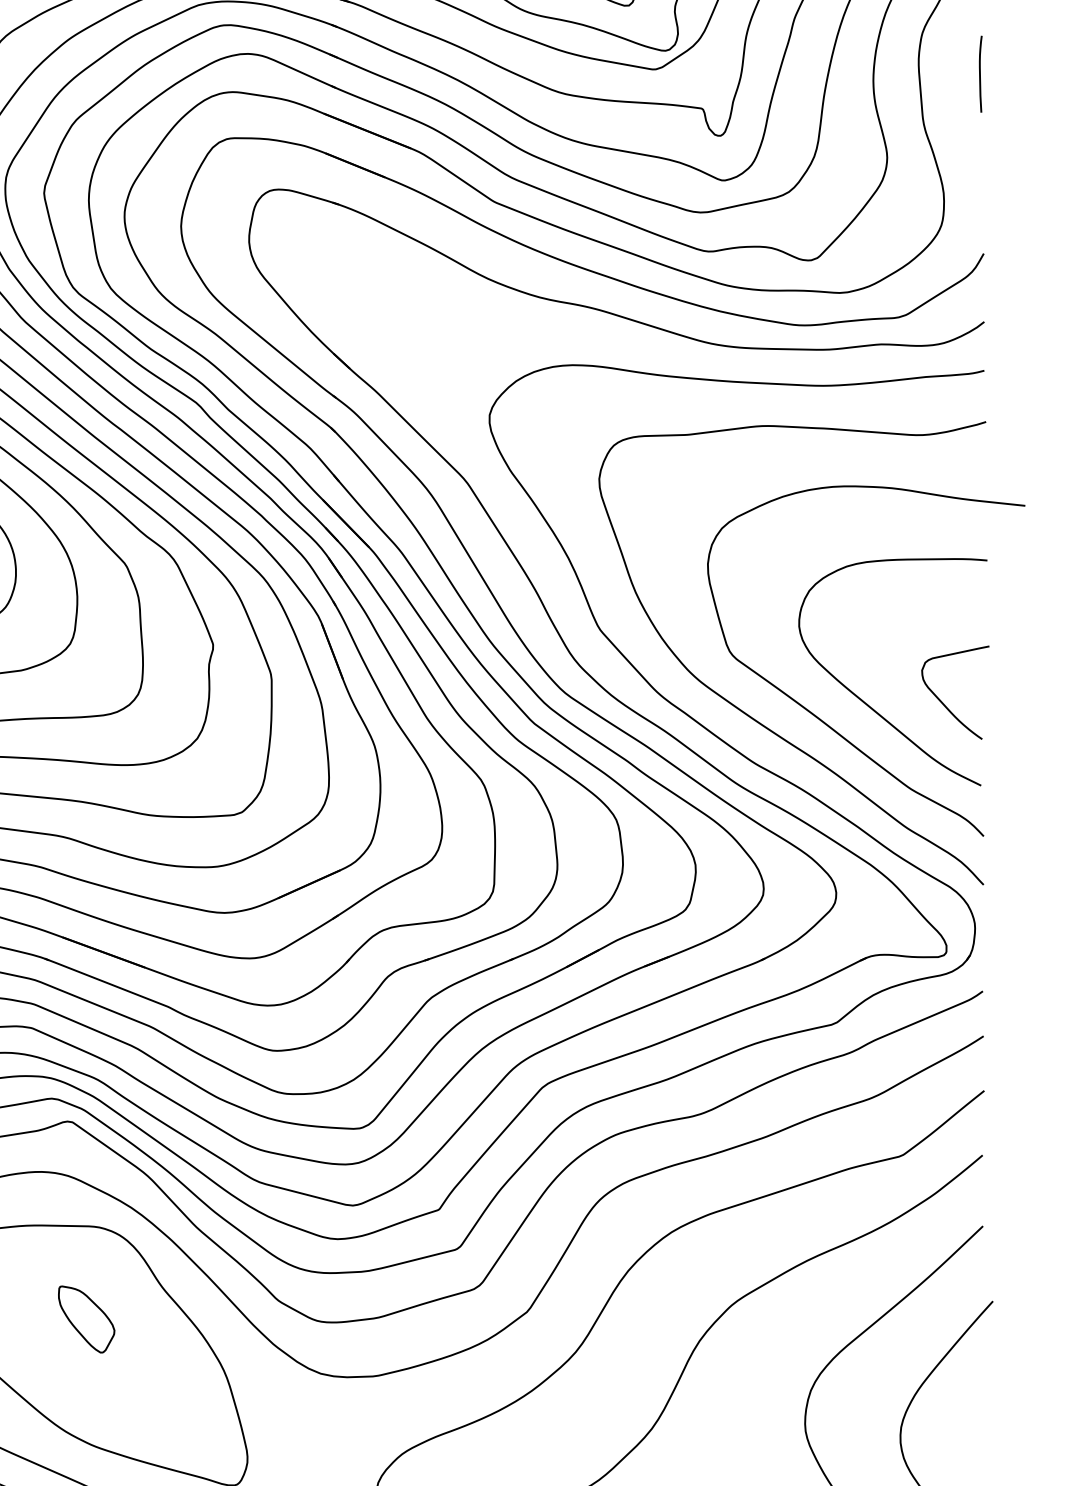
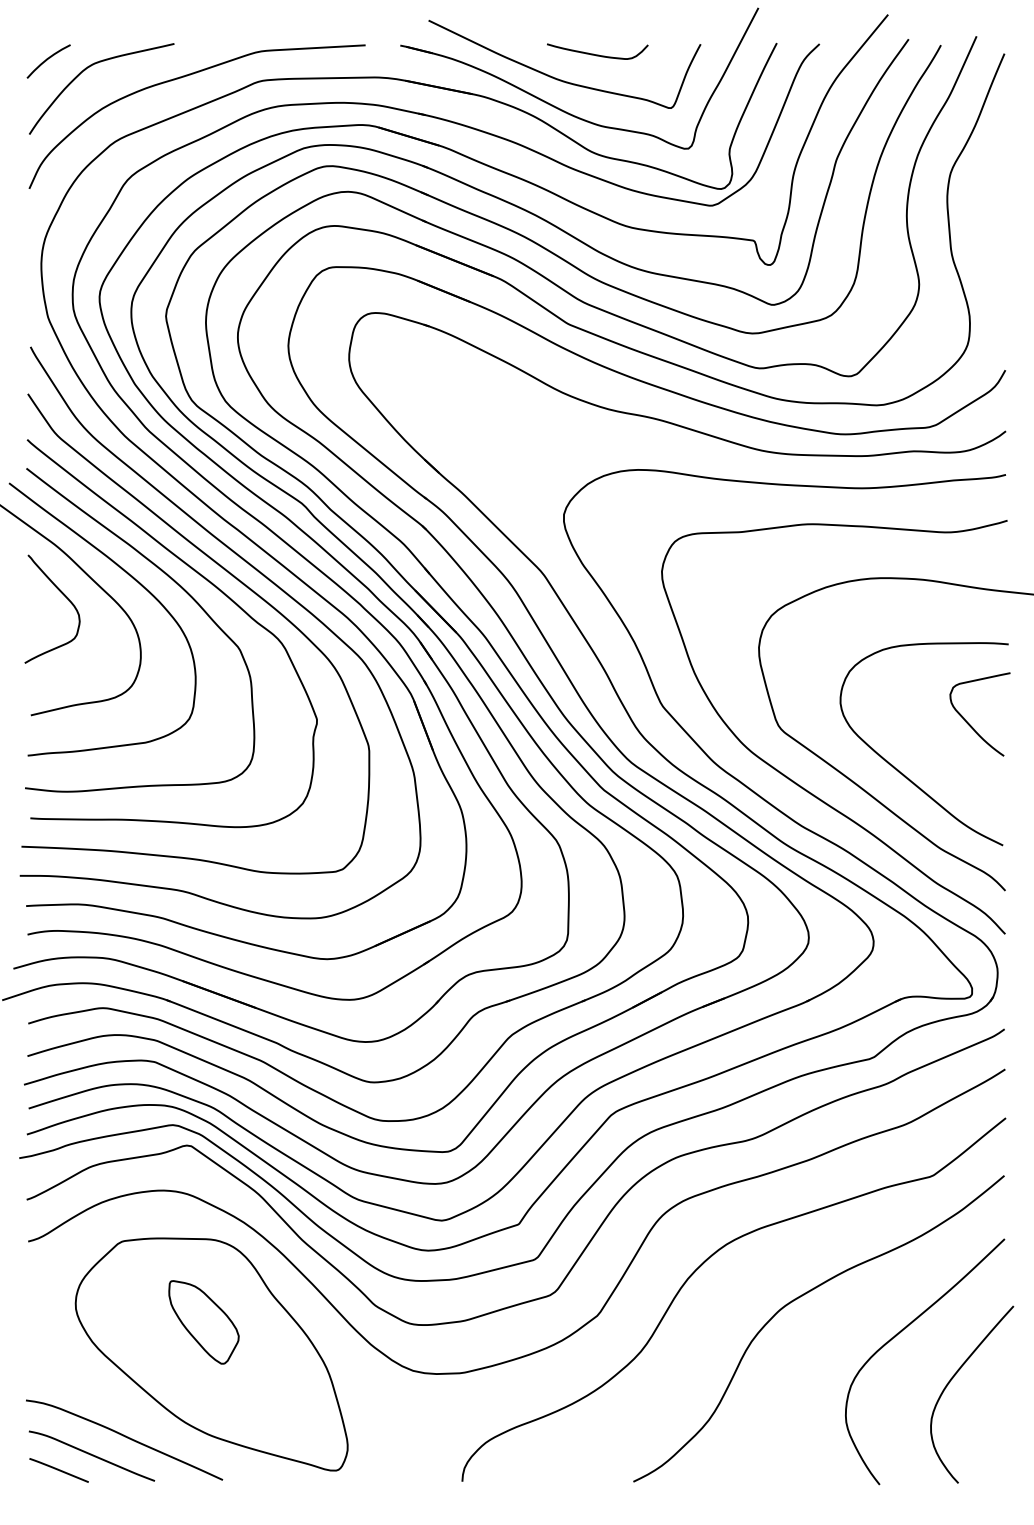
line: (980, 73) -> (1002, 209), removed
curve: (943, 702) -> (969, 723), moved
part: (86, 1319) -> (203, 1322), size x1.4

